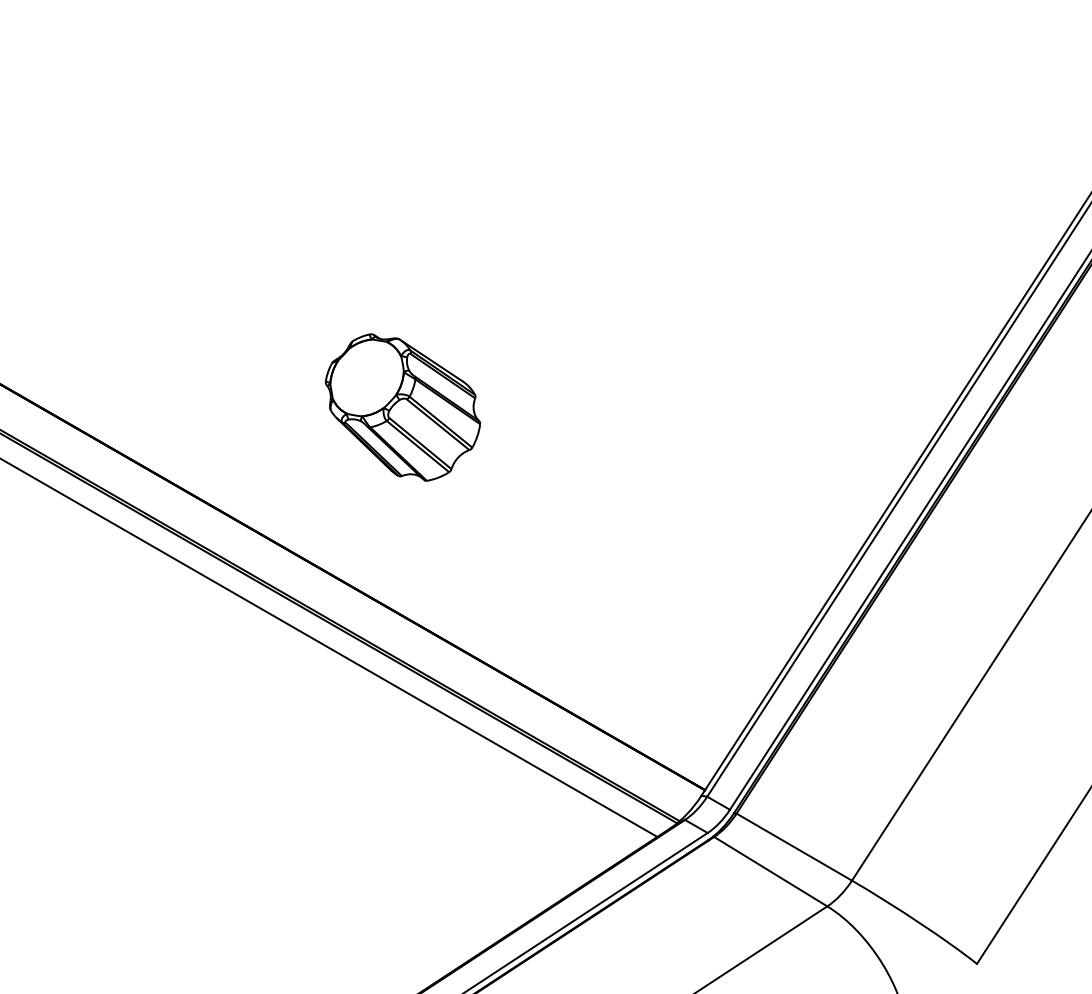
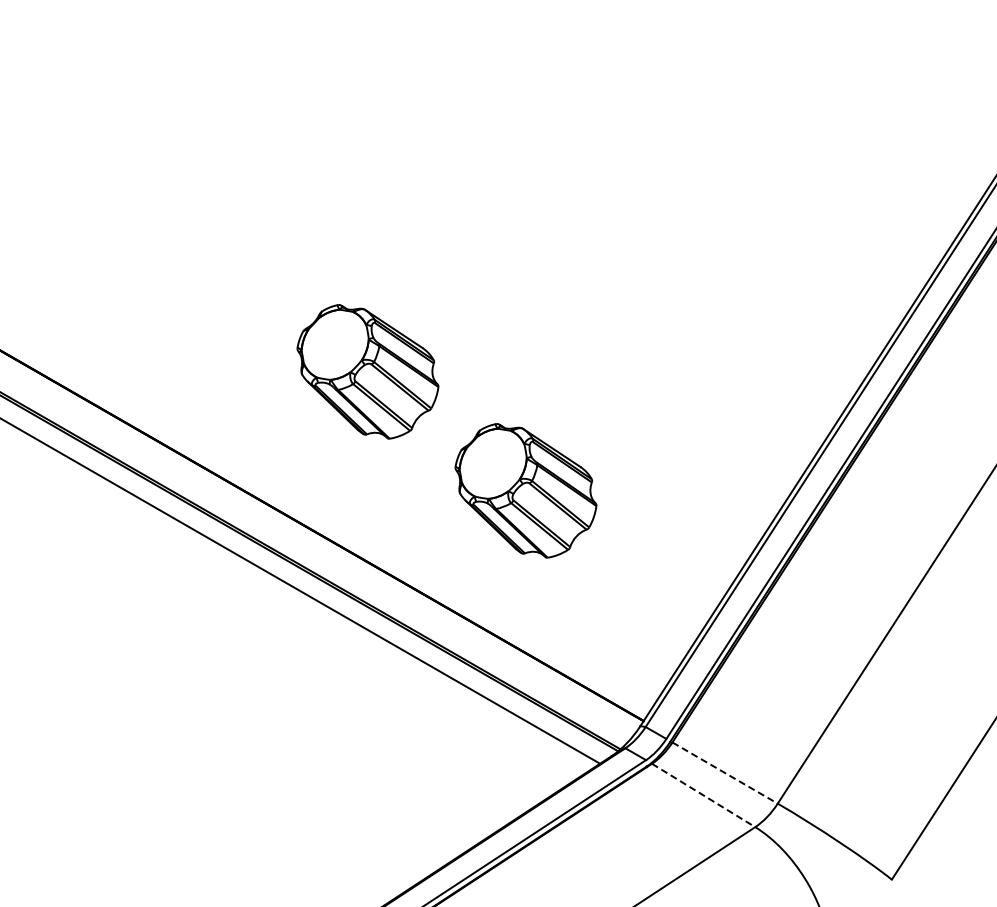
part: (575, 537) -> (525, 490), added
line: (794, 847) -> (725, 773), solid -> dashed
line: (770, 871) -> (703, 795), solid -> dashed

